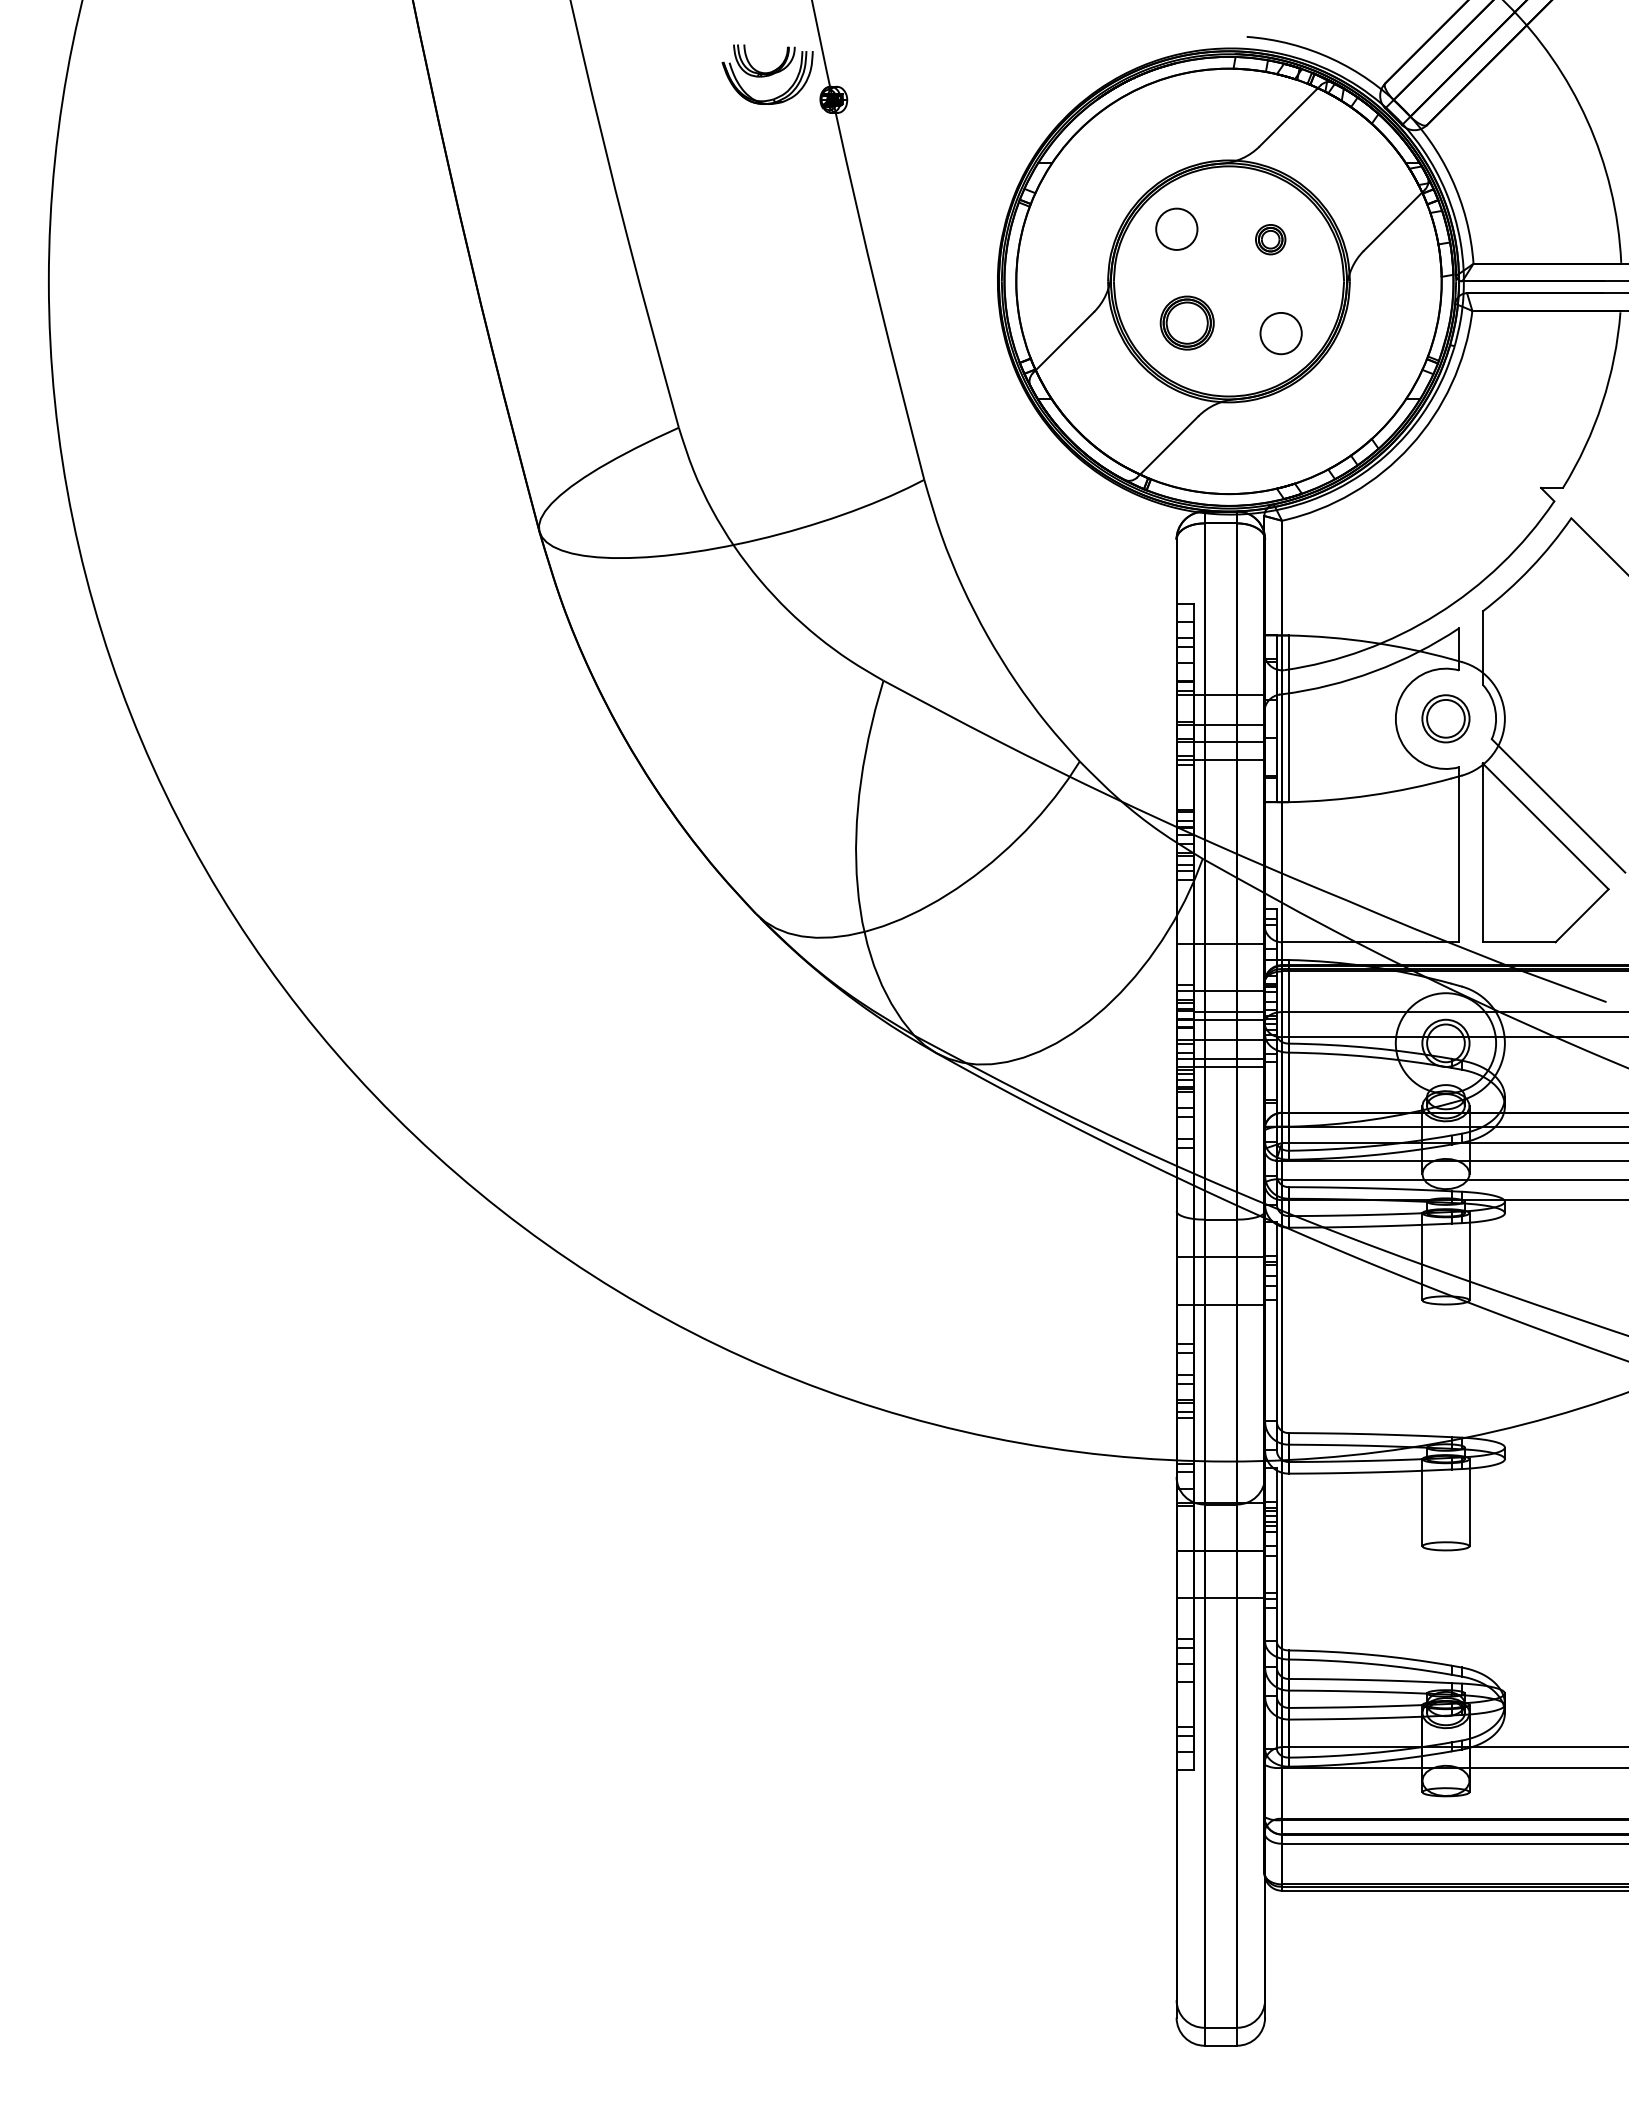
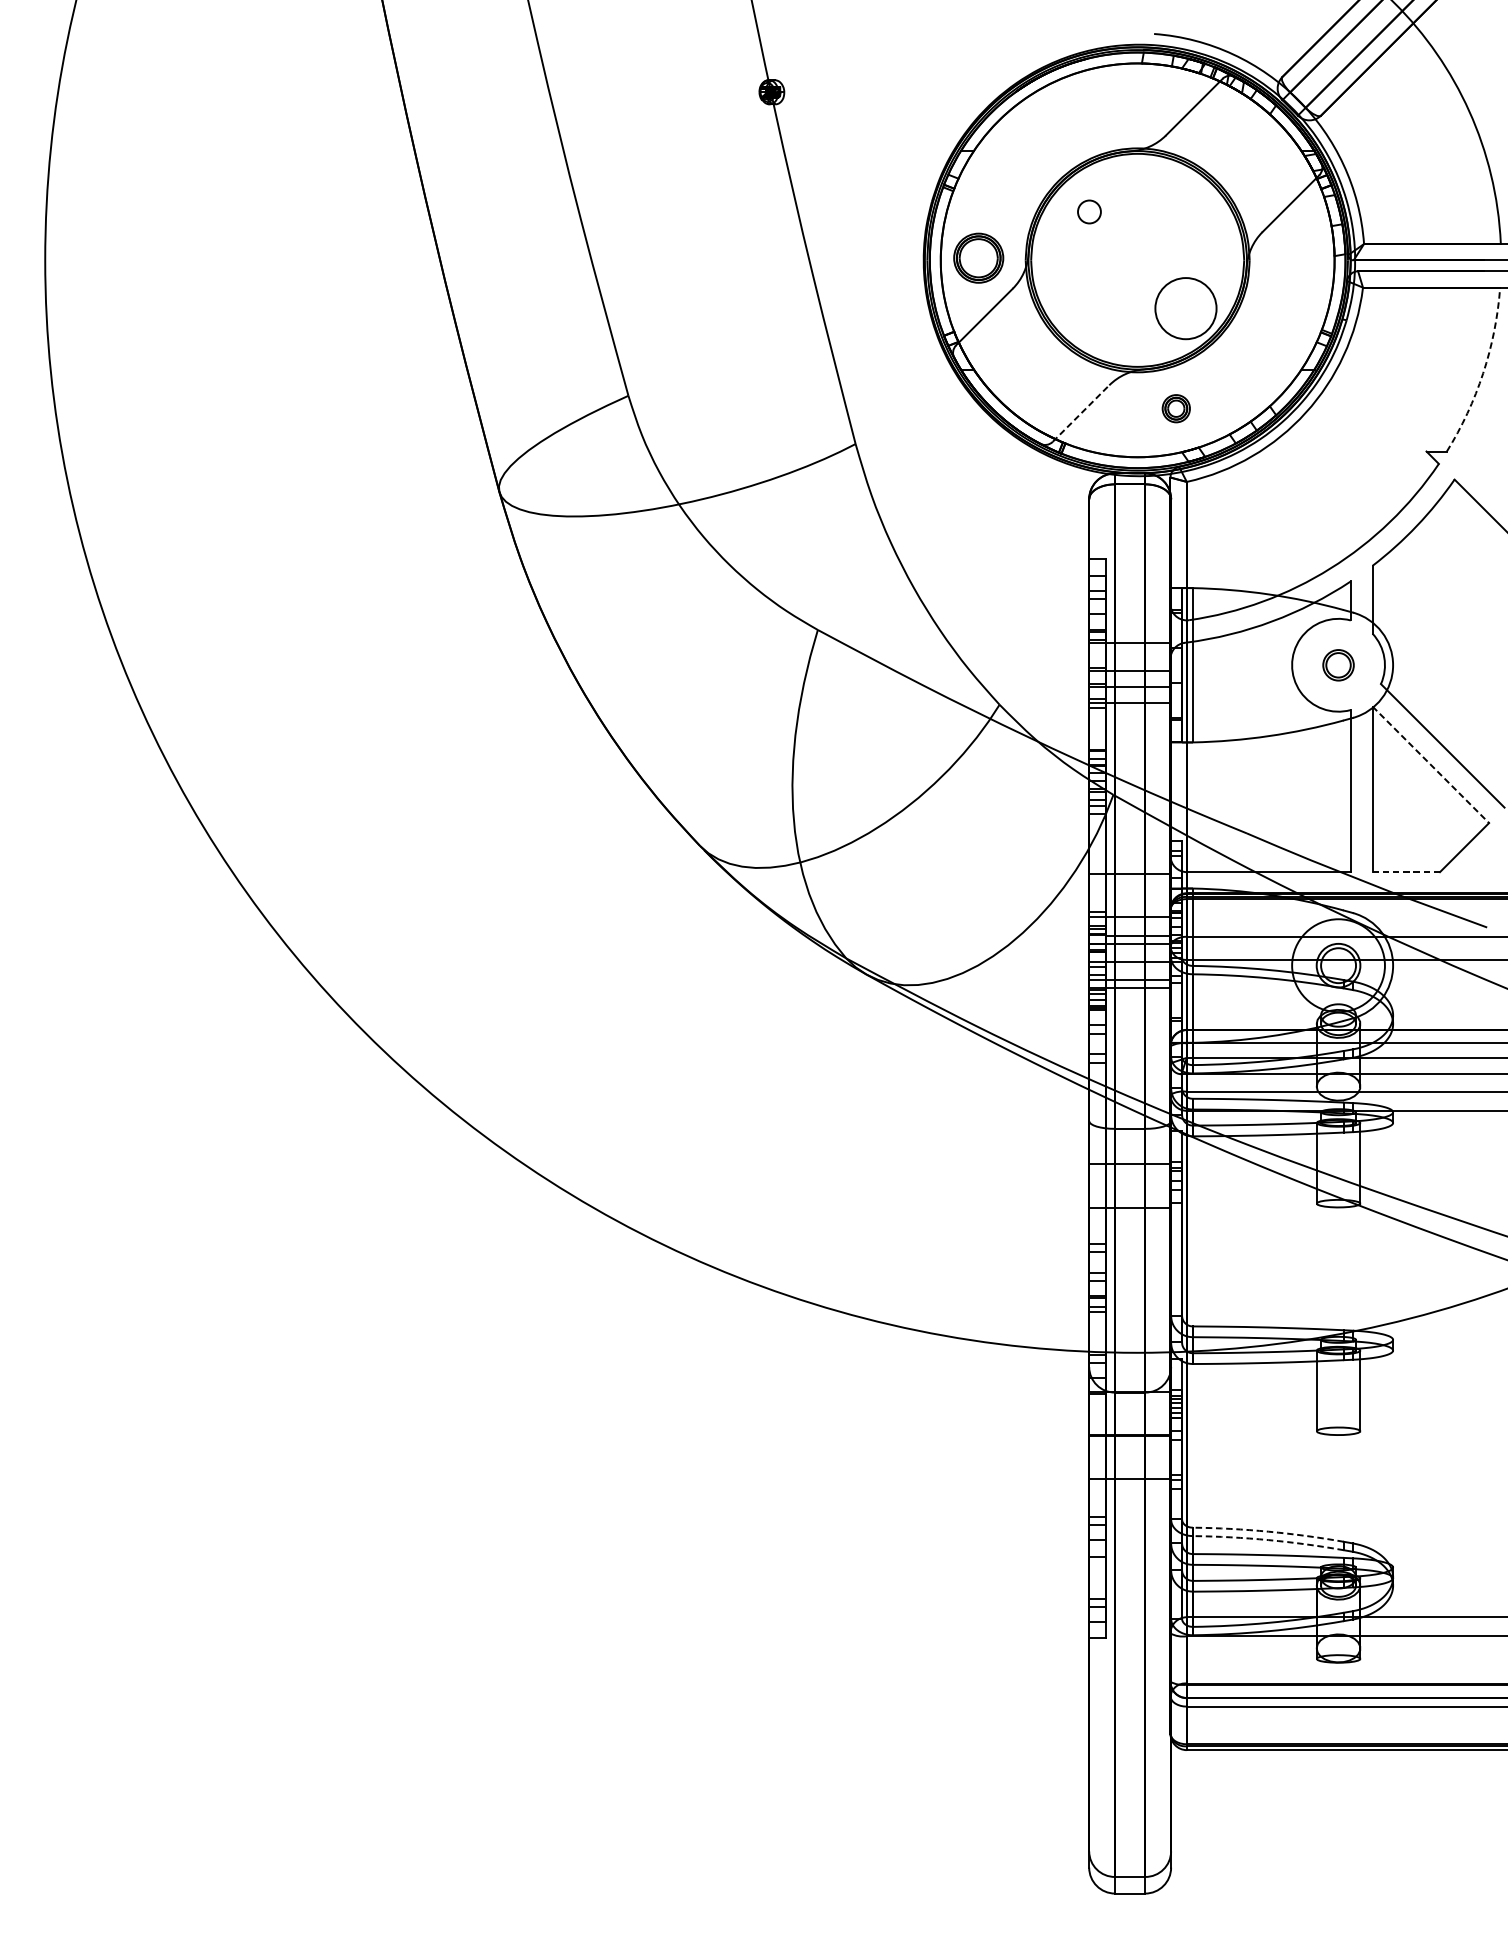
part: (767, 74) -> (710, 68), removed
circle: (1176, 228) -> (1089, 211), size x0.6
part: (1270, 239) -> (1176, 408), moved
part: (1186, 322) -> (978, 257), moved
circle: (1280, 333) -> (1185, 308), size x1.6
arc: (1602, 403) -> (1483, 373), solid -> dashed
line: (1168, 446) -> (1081, 413), solid -> dashed
part: (1445, 718) -> (1338, 664), size x0.7
line: (1545, 826) -> (1430, 764), solid -> dashed
line: (1519, 942) -> (1406, 872), solid -> dashed
arc: (1370, 1654) -> (1268, 1531), solid -> dashed
arc: (1370, 1663) -> (1268, 1539), solid -> dashed

